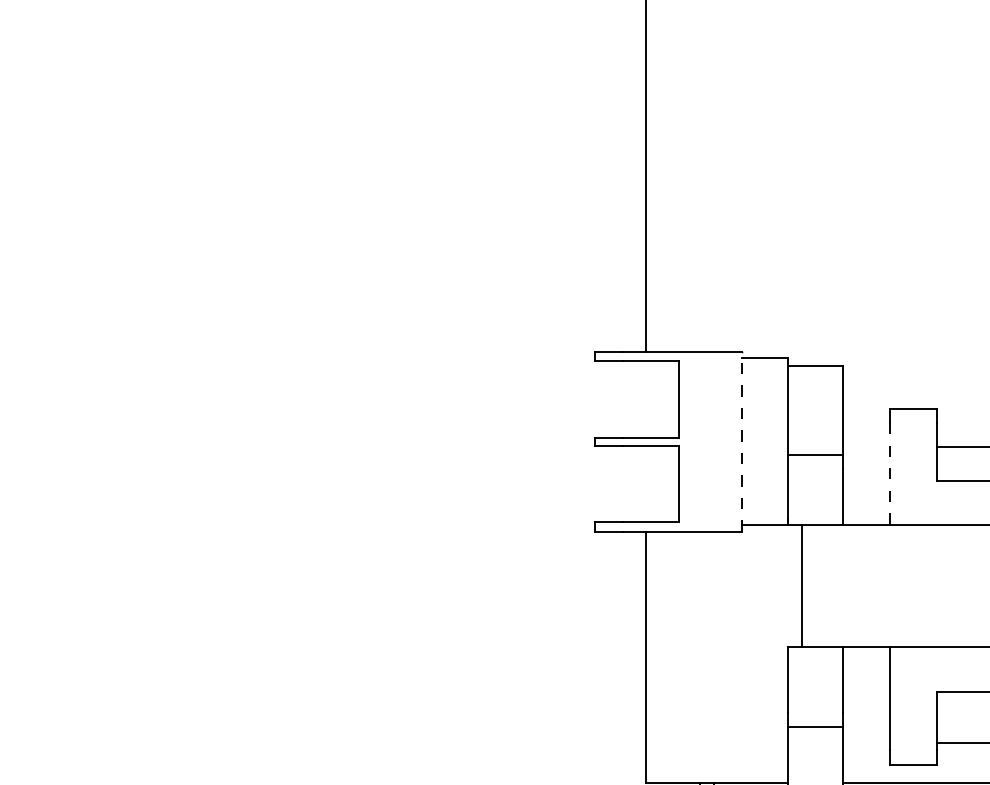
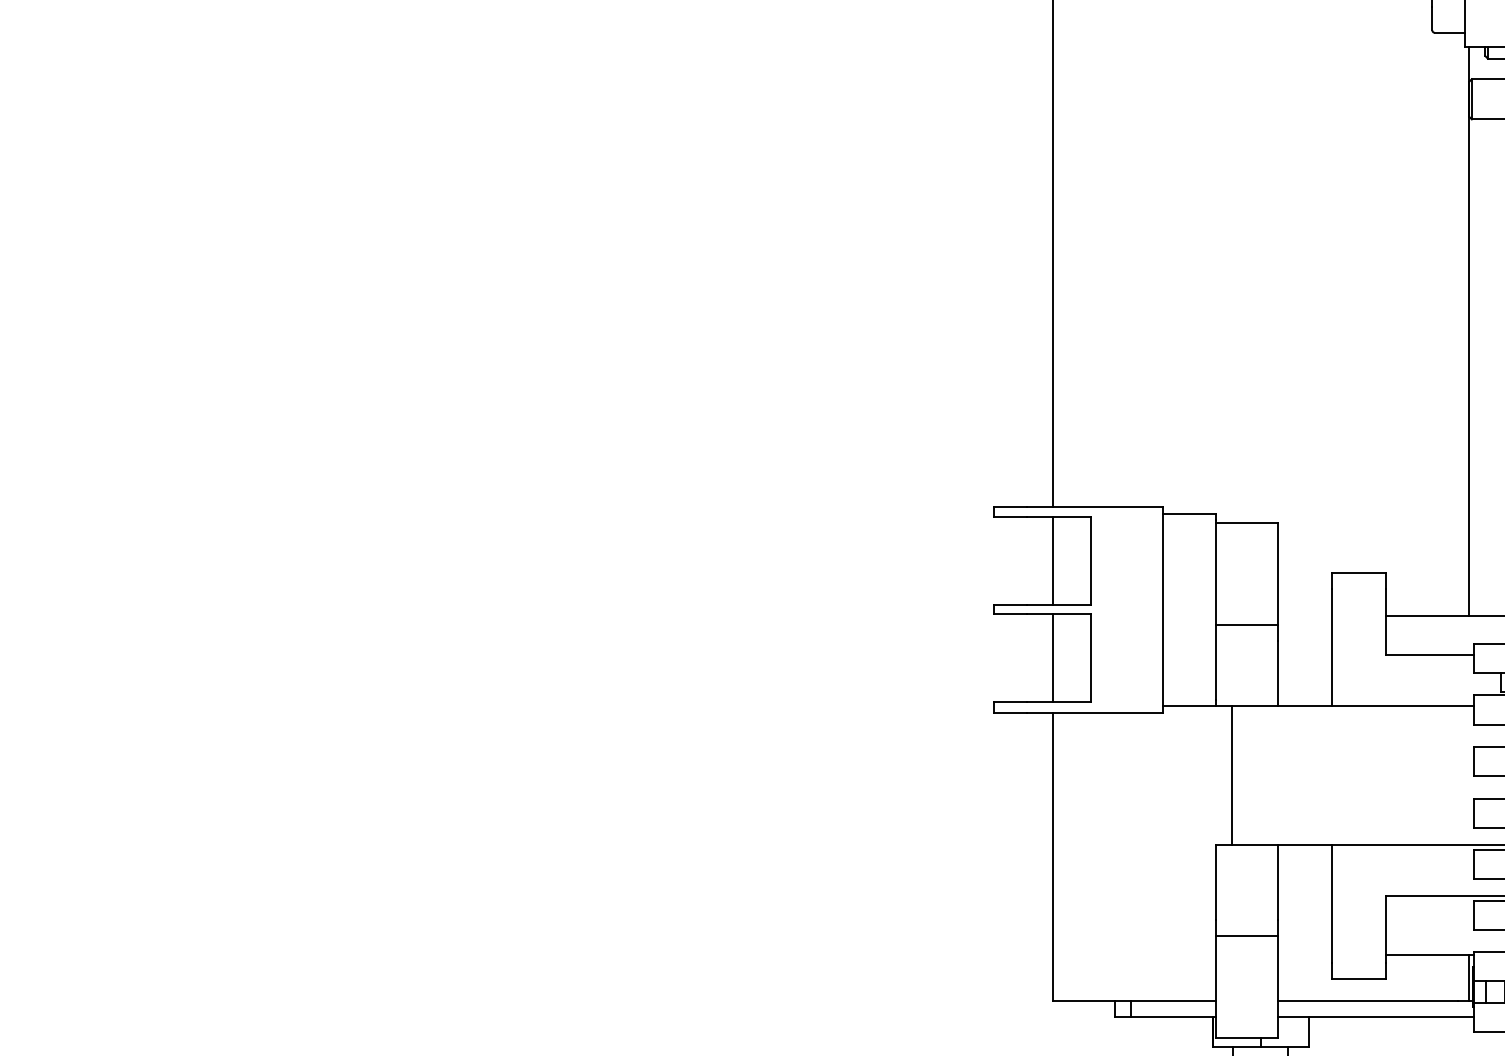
line: (645, 399) -> (1052, 561), added
line: (741, 441) -> (1162, 609), dashed -> solid
line: (889, 474) -> (1331, 647), dashed -> solid
line: (645, 484) -> (1052, 658), added

